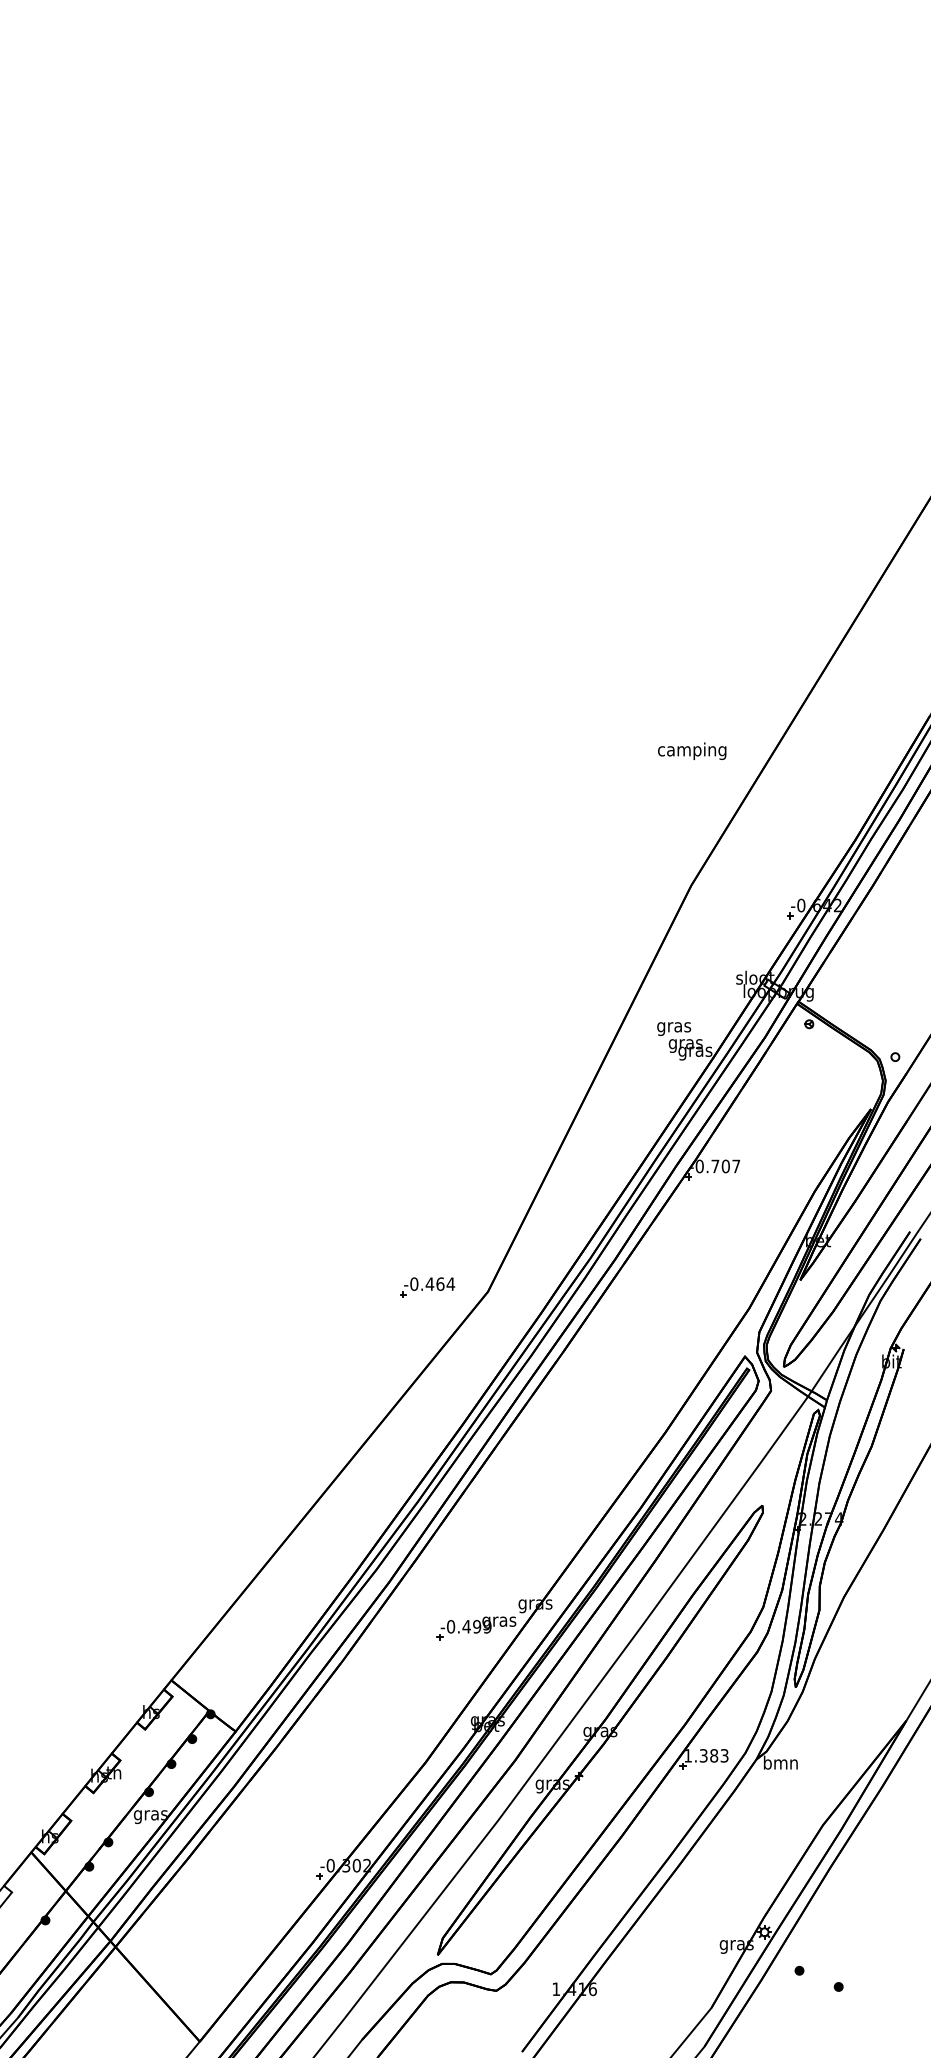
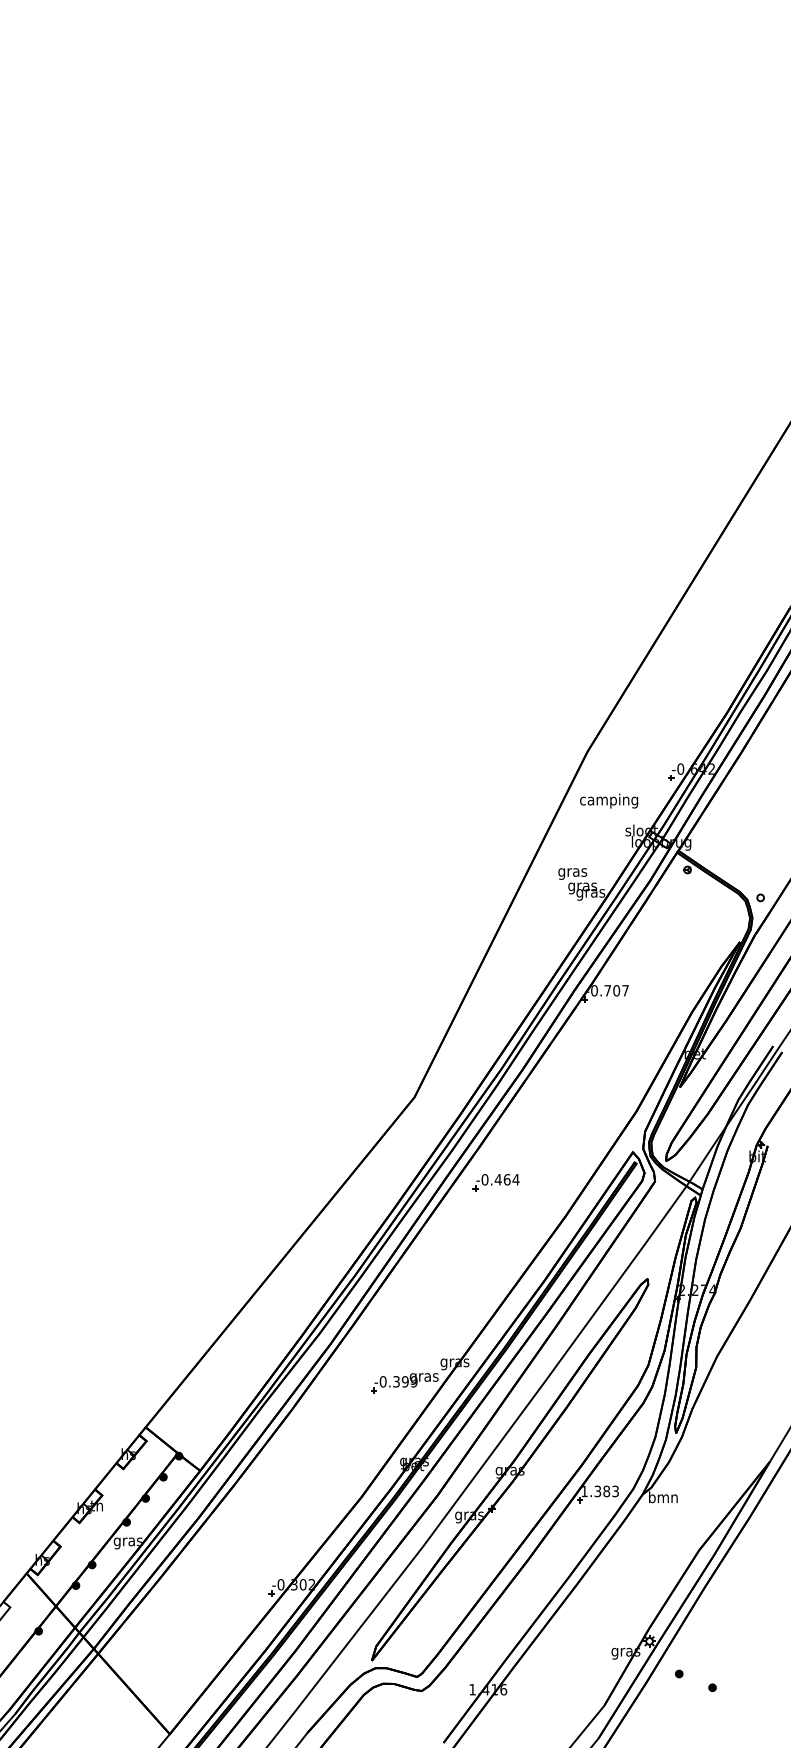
text: (692, 750) -> (609, 800), moved
part: (426, 1287) -> (495, 1182), moved
text: (466, 1626) -> (396, 1381), -0.499 -> -0.399

